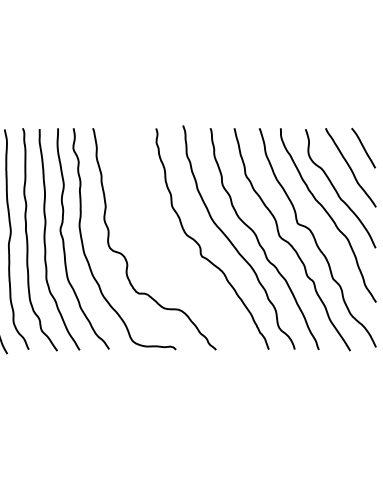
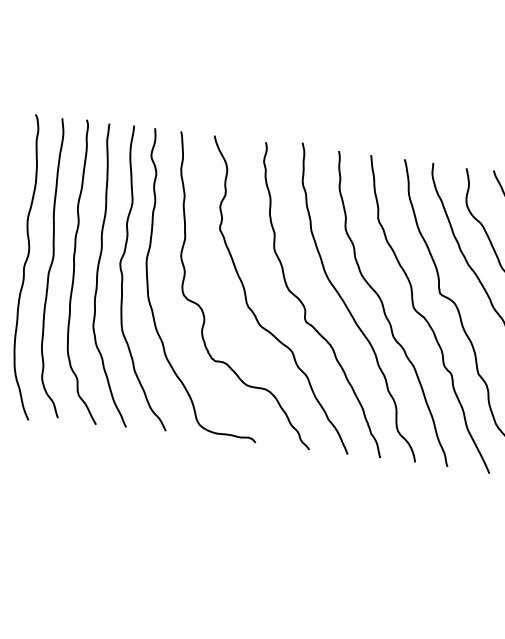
curve: (164, 255) -> (255, 314), added

